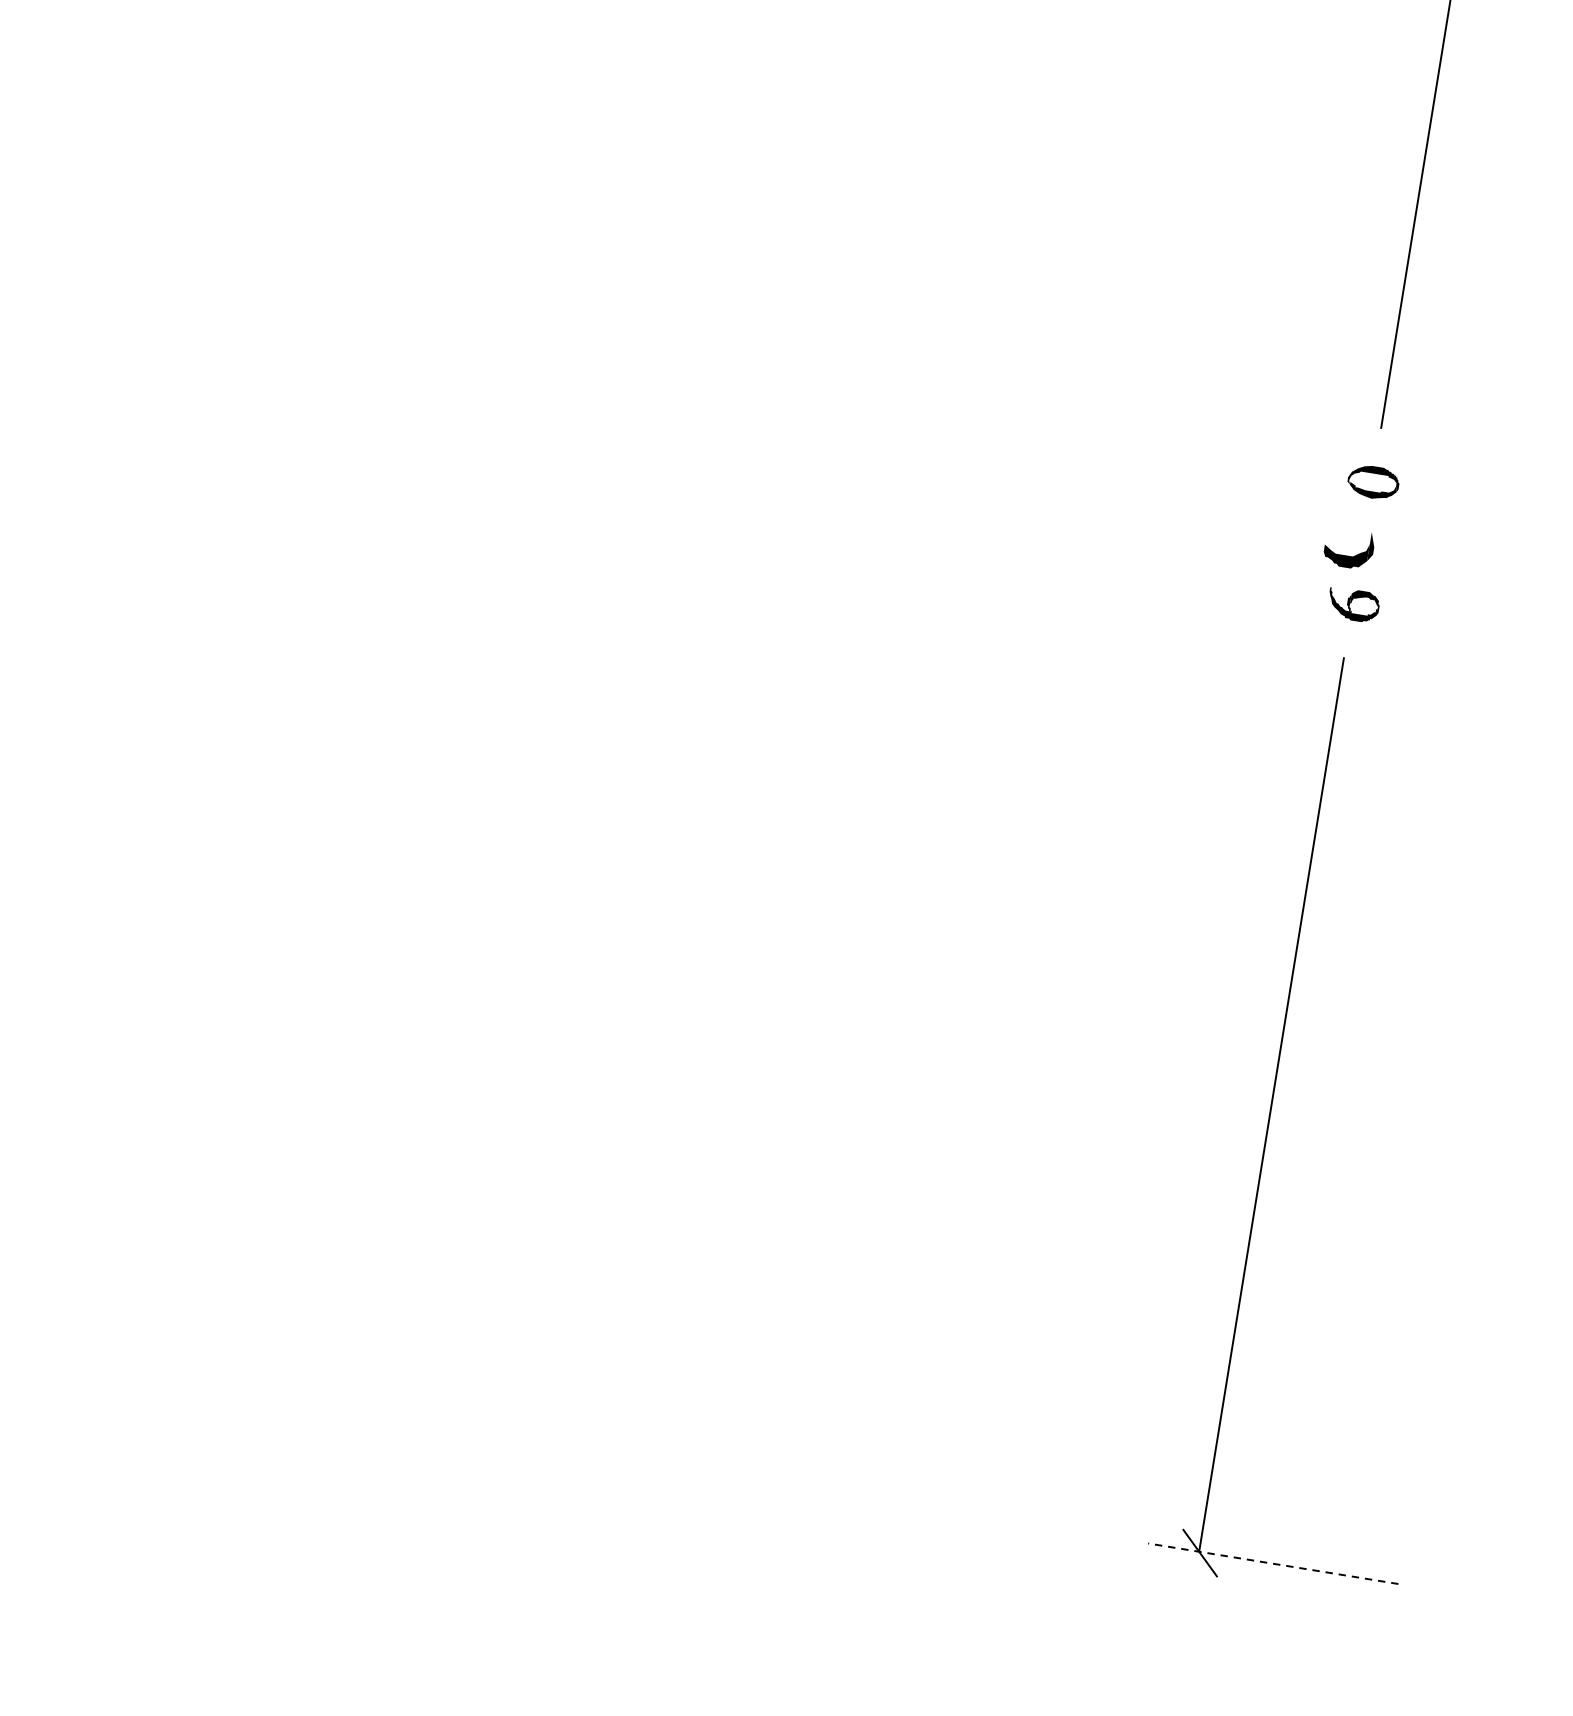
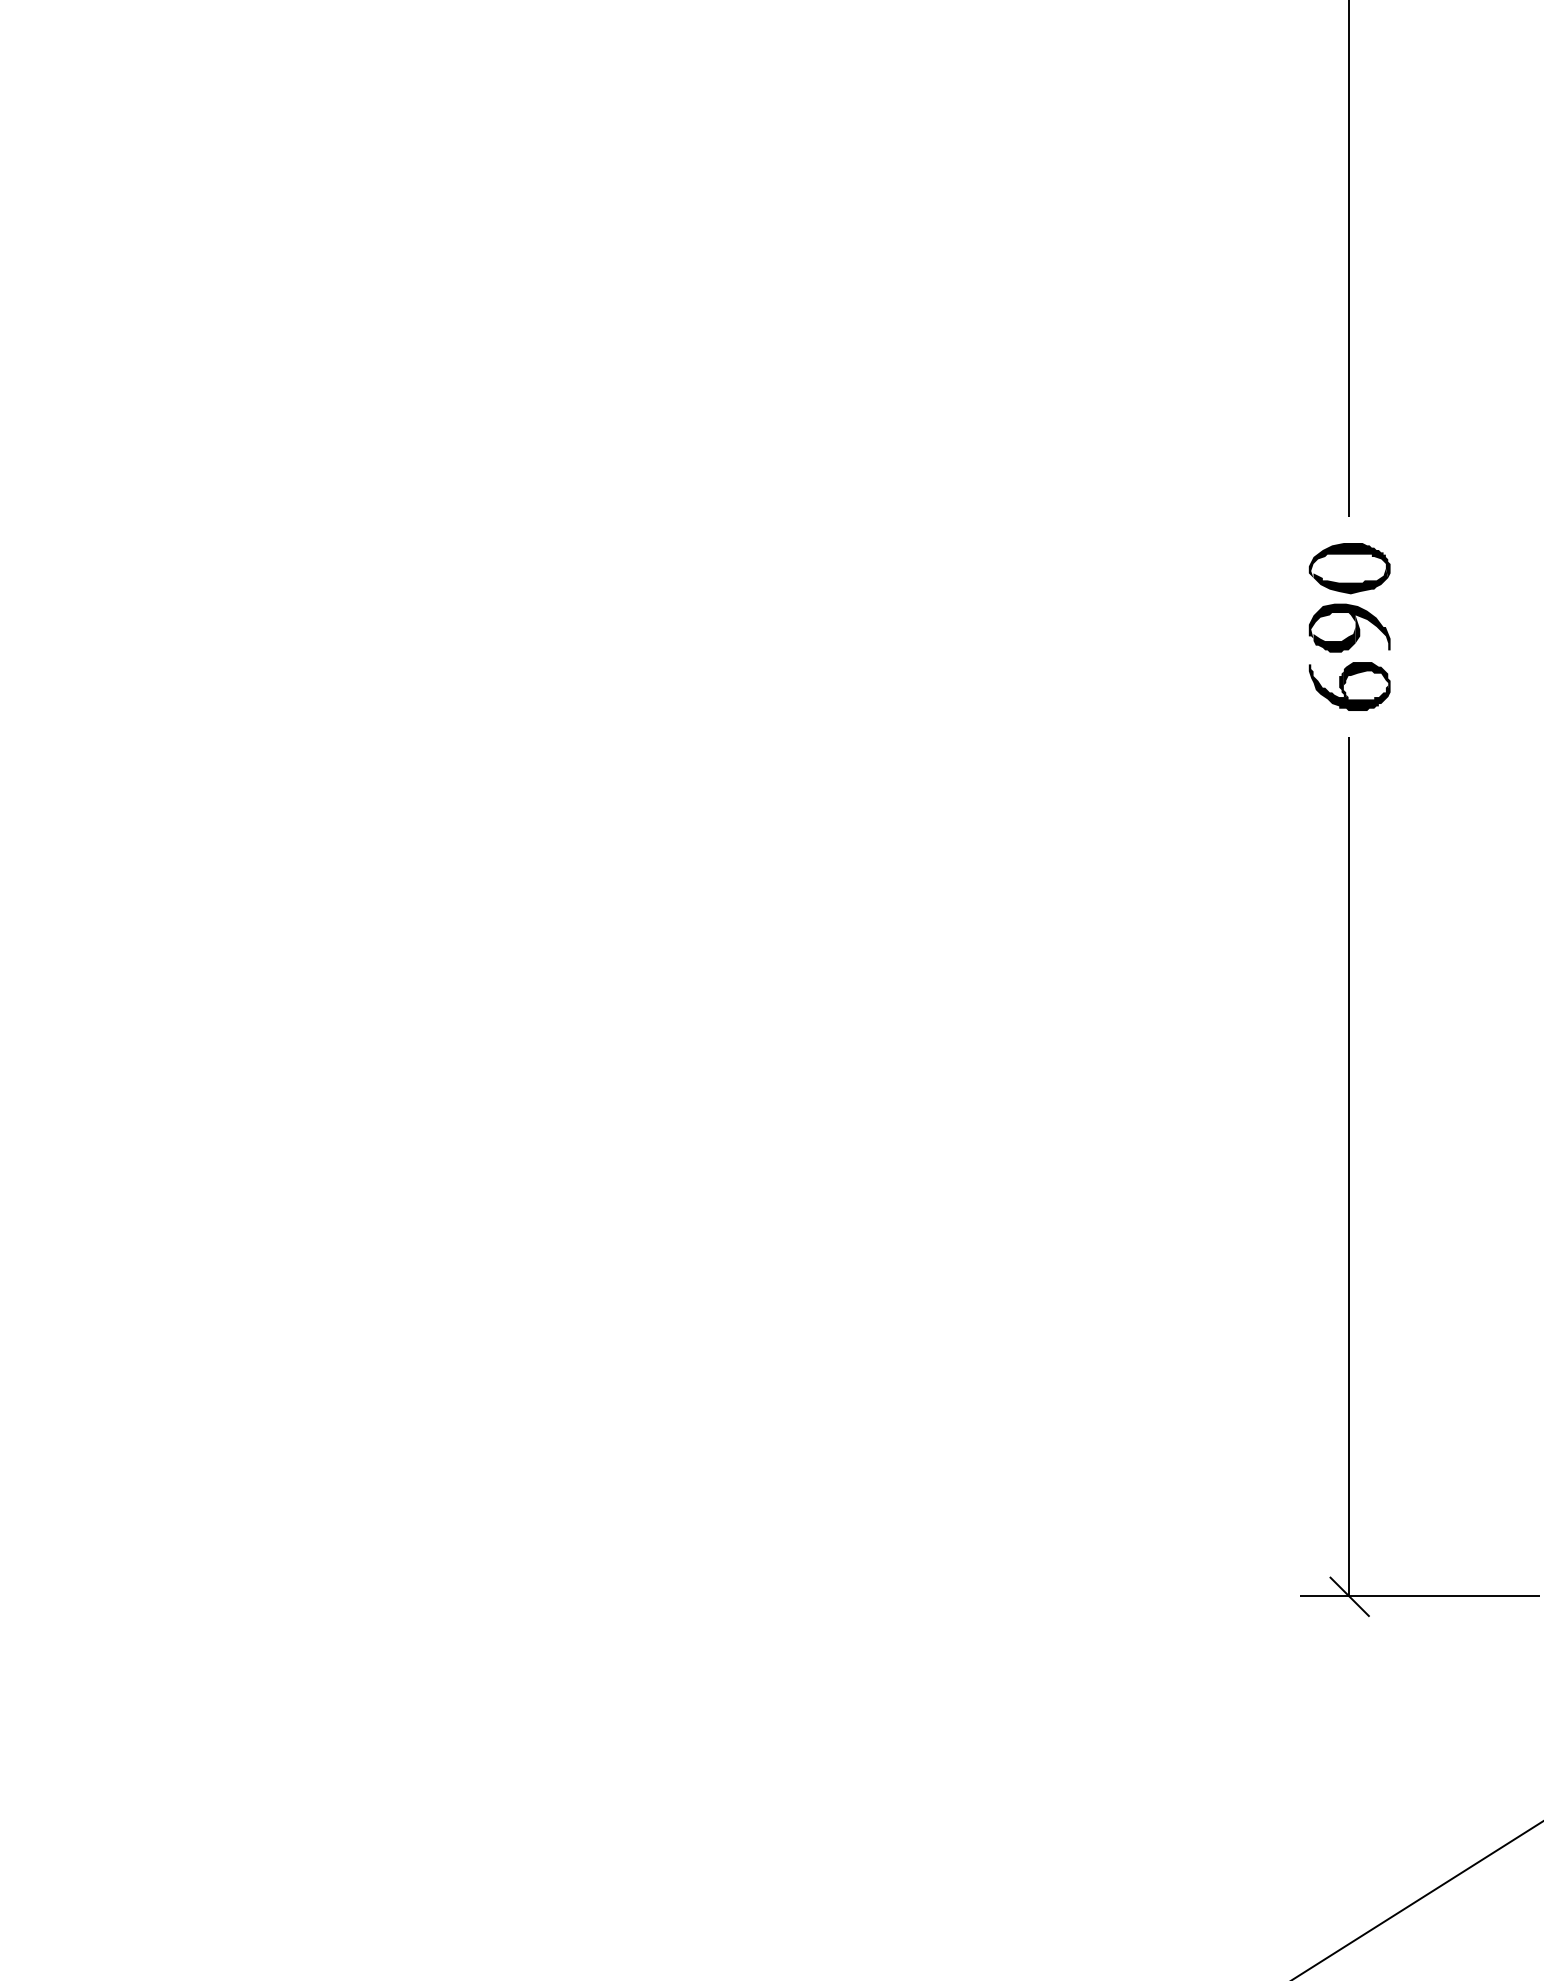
part: (1373, 482) -> (1349, 568), size x1.67
fill: (1363, 542) -> (1349, 626), added
part: (1353, 605) -> (1349, 686), size x1.67
line: (1273, 1563) -> (1419, 1595), dashed -> solid

